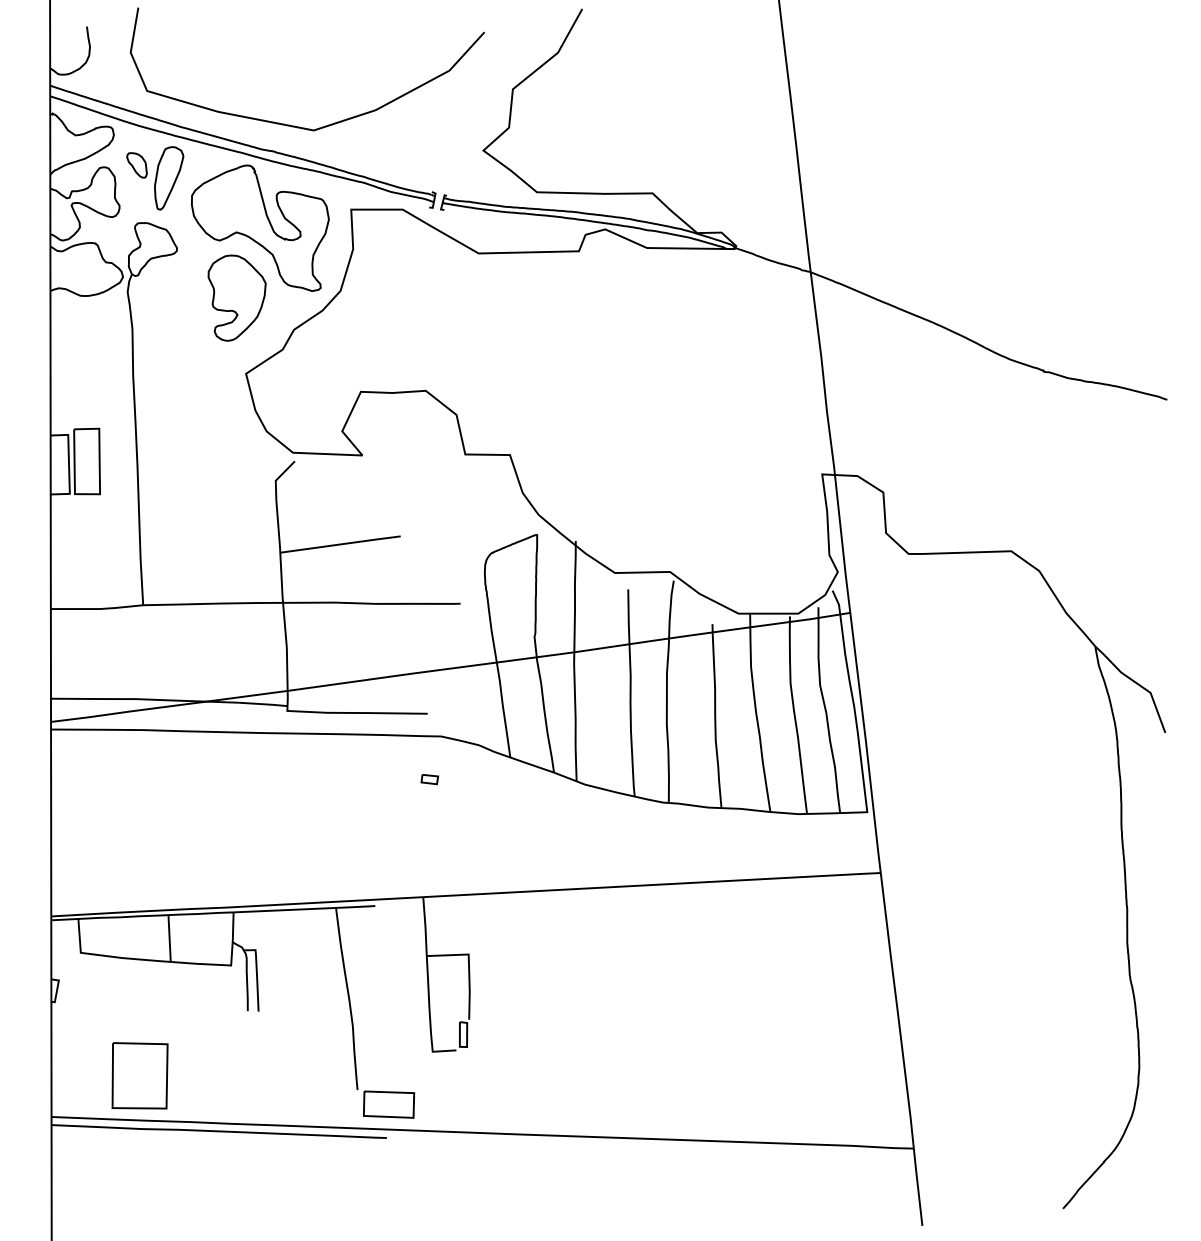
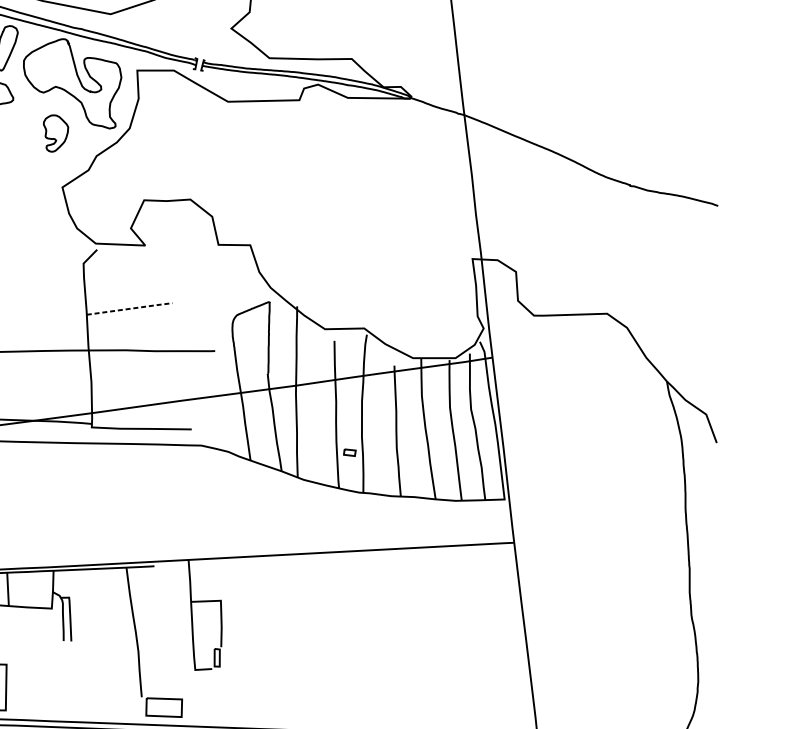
part: (236, 297) -> (55, 133), size x0.6
line: (341, 544) -> (130, 308), solid -> dashed
part: (429, 779) -> (349, 452), moved

